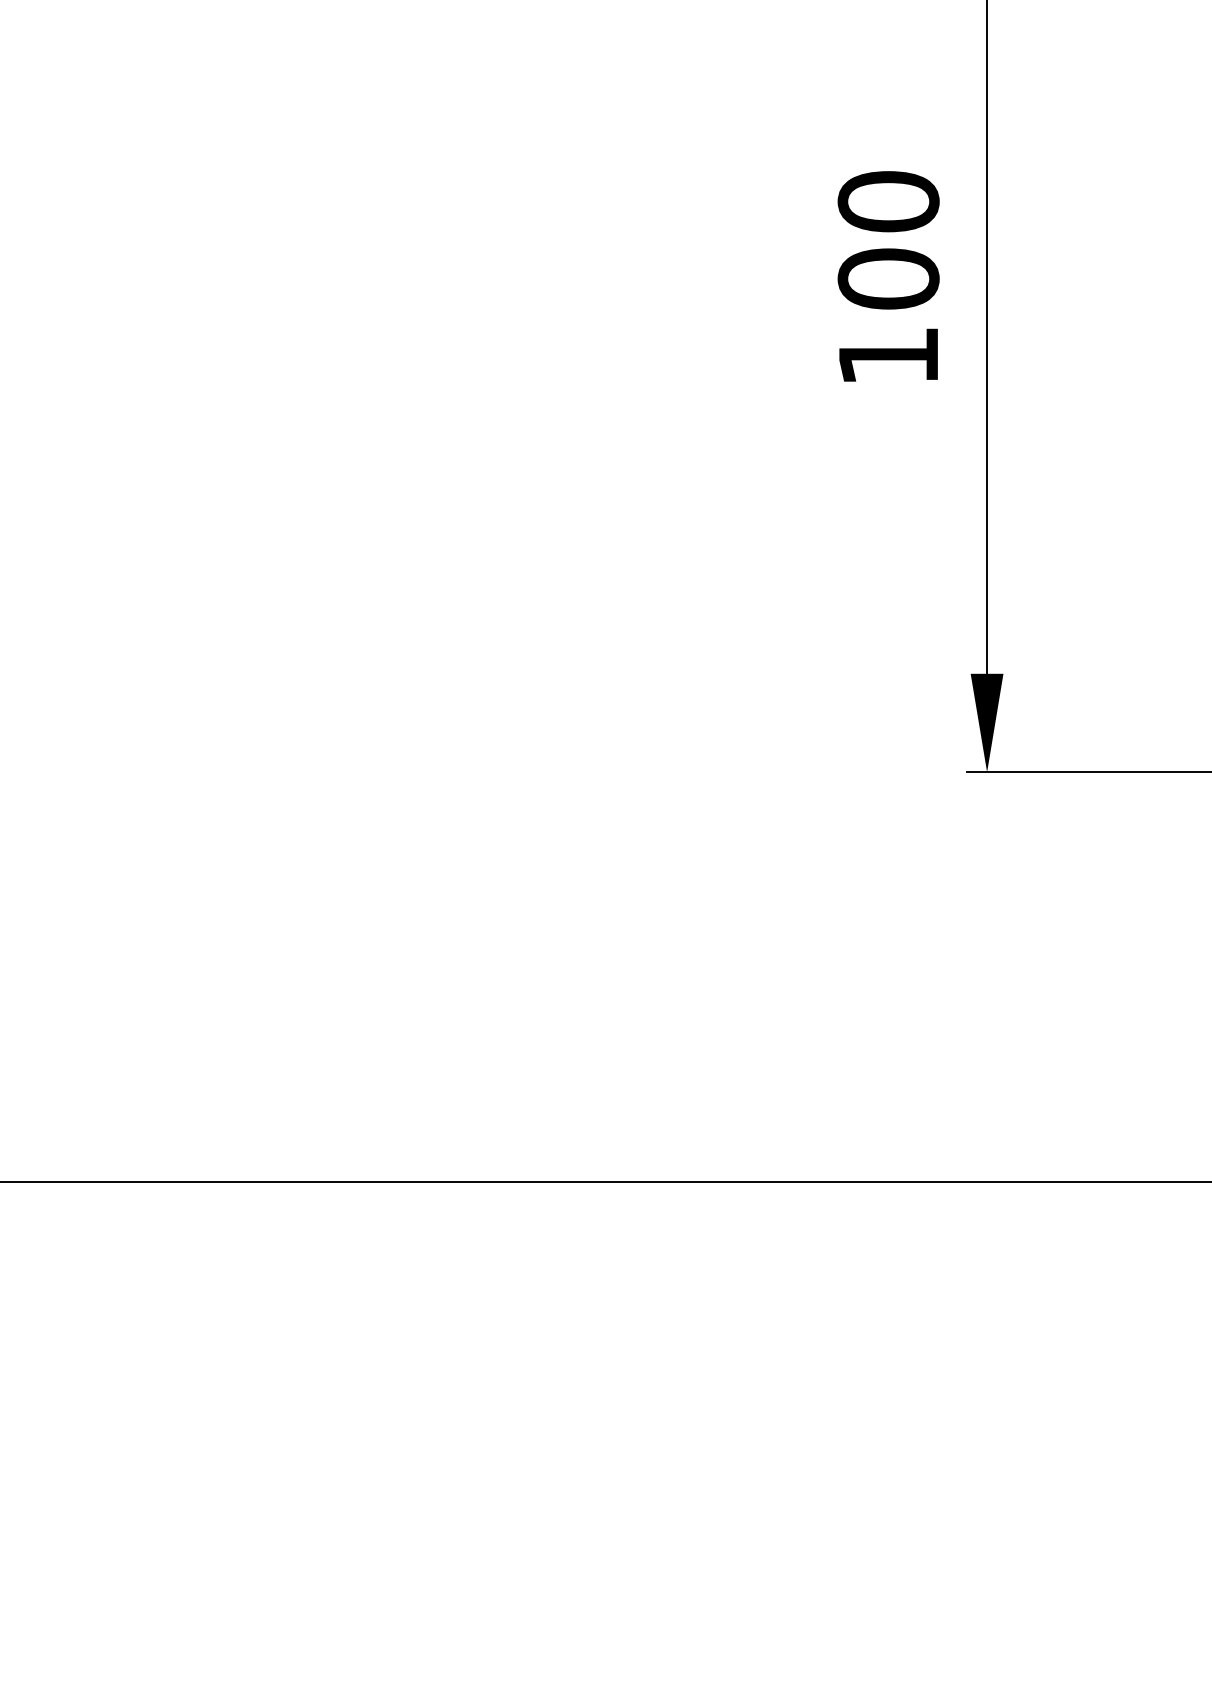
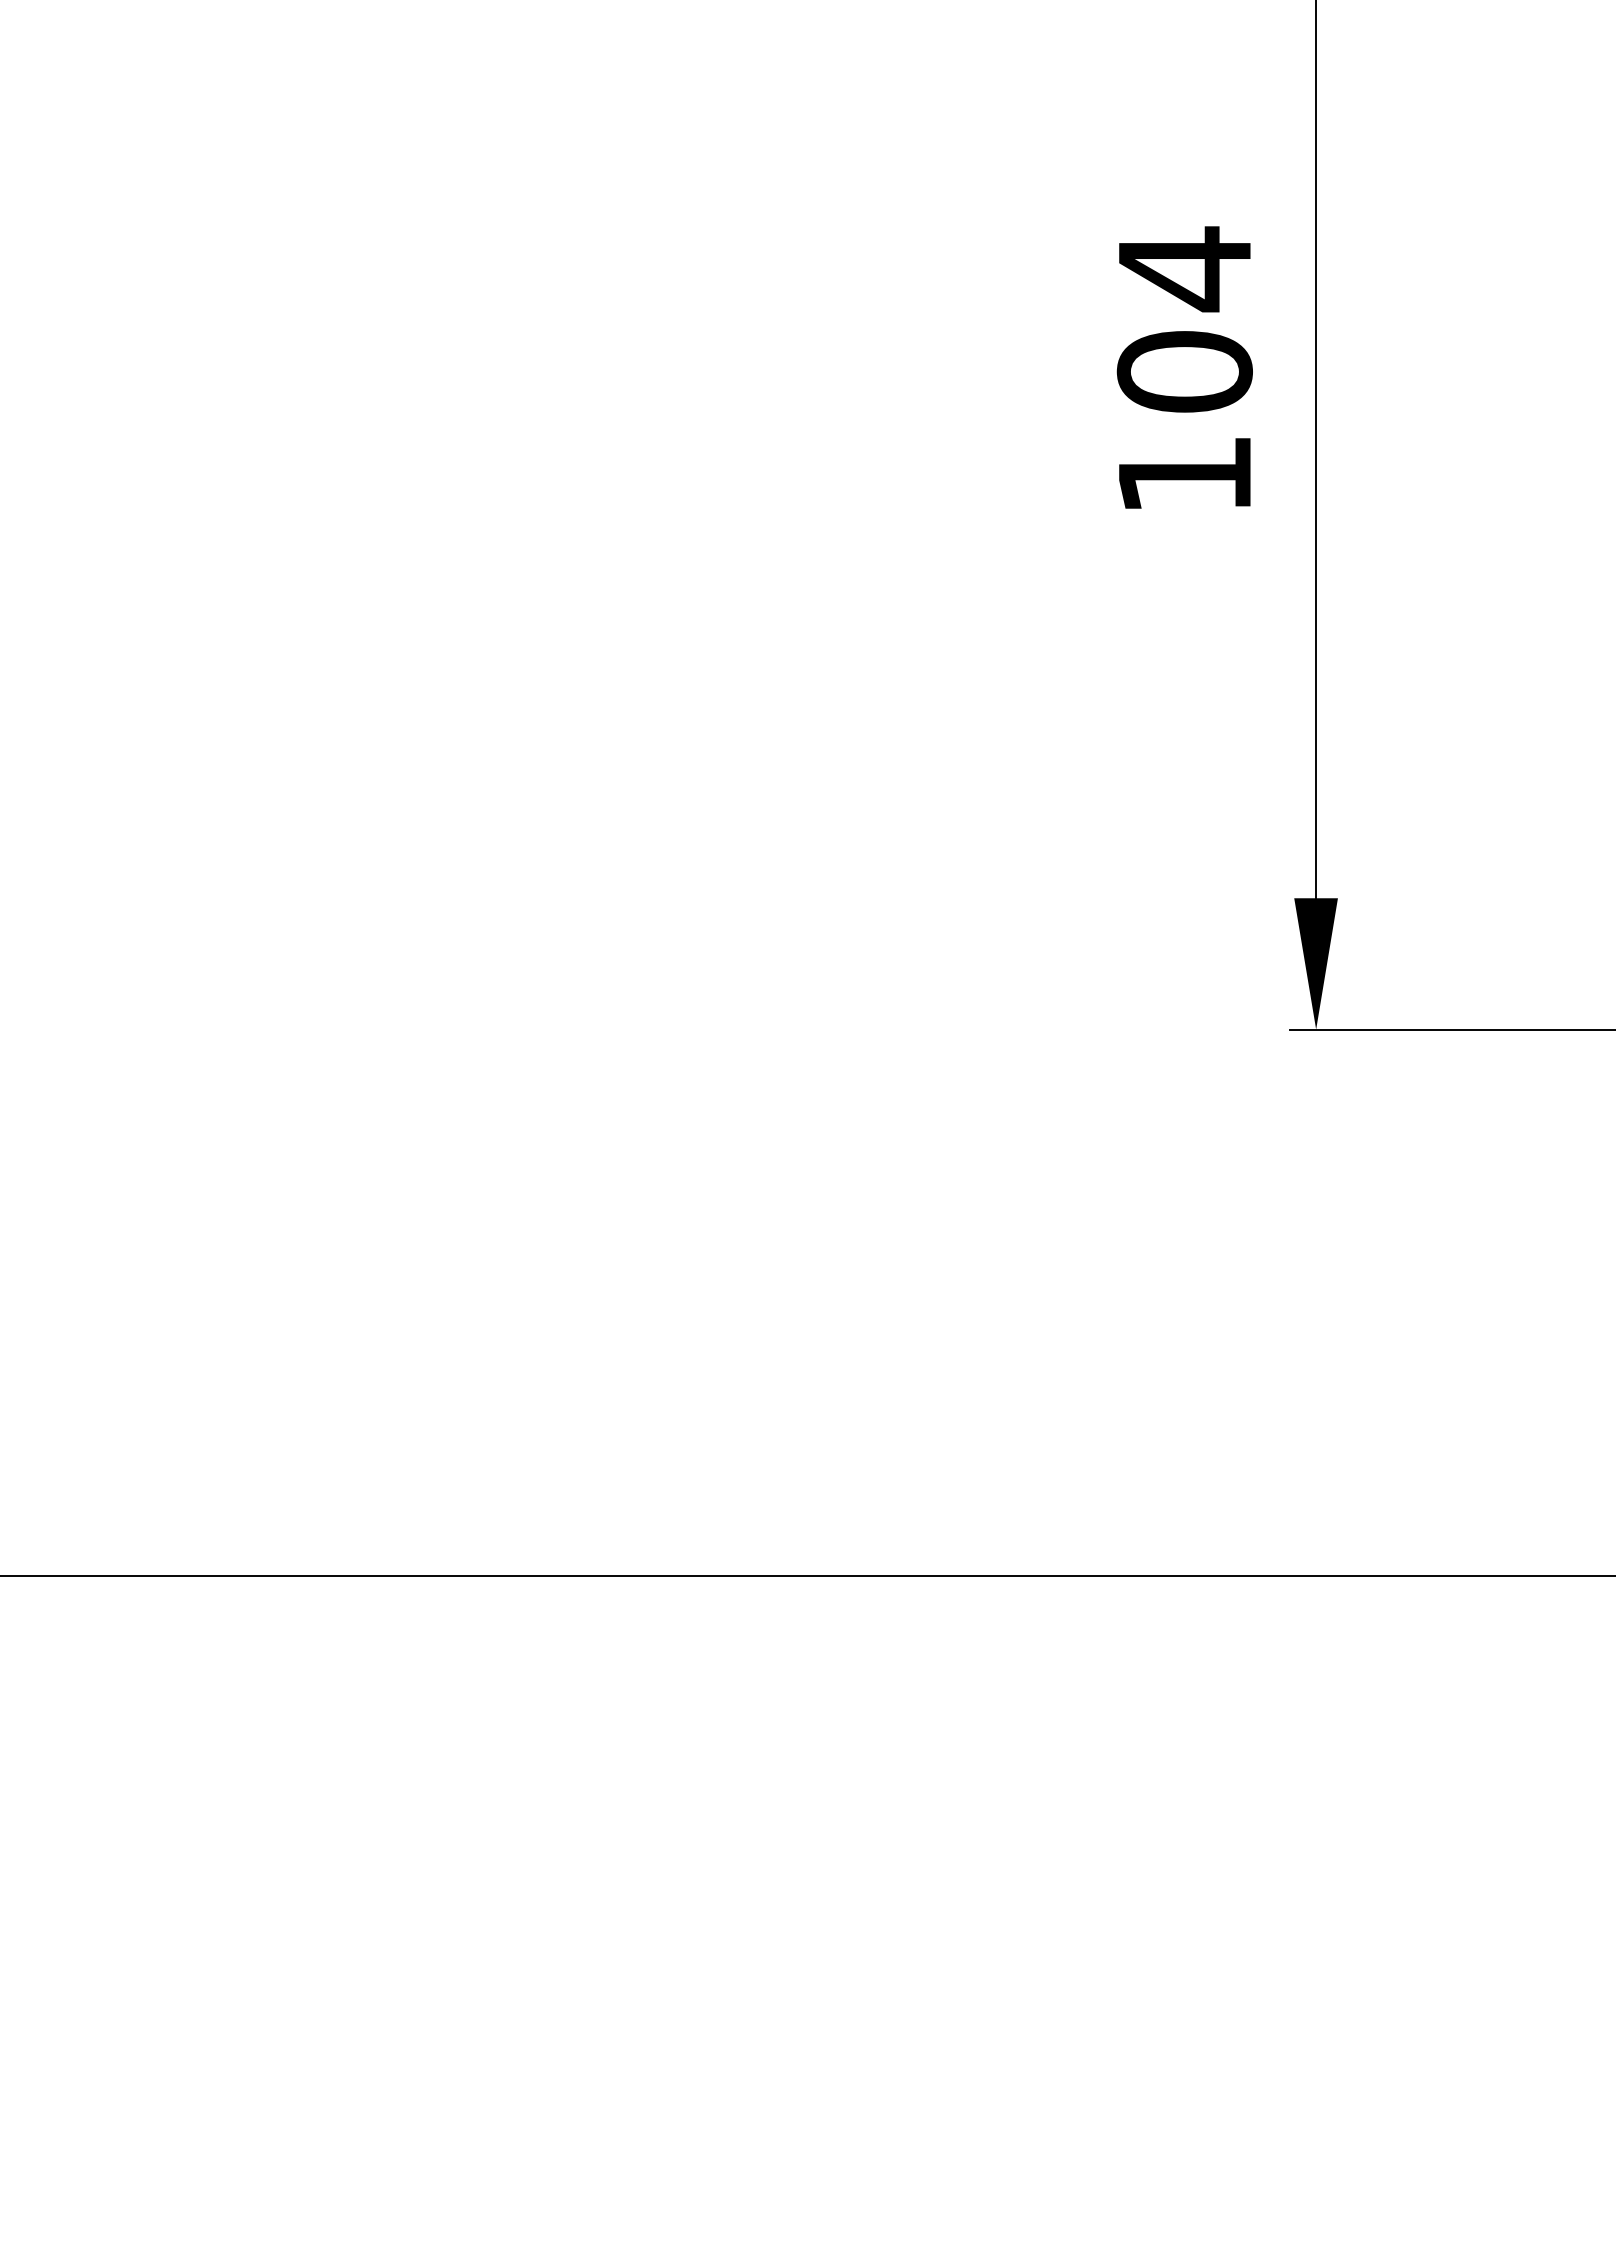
text: (888, 202) -> (1184, 269), 100 -> 104

